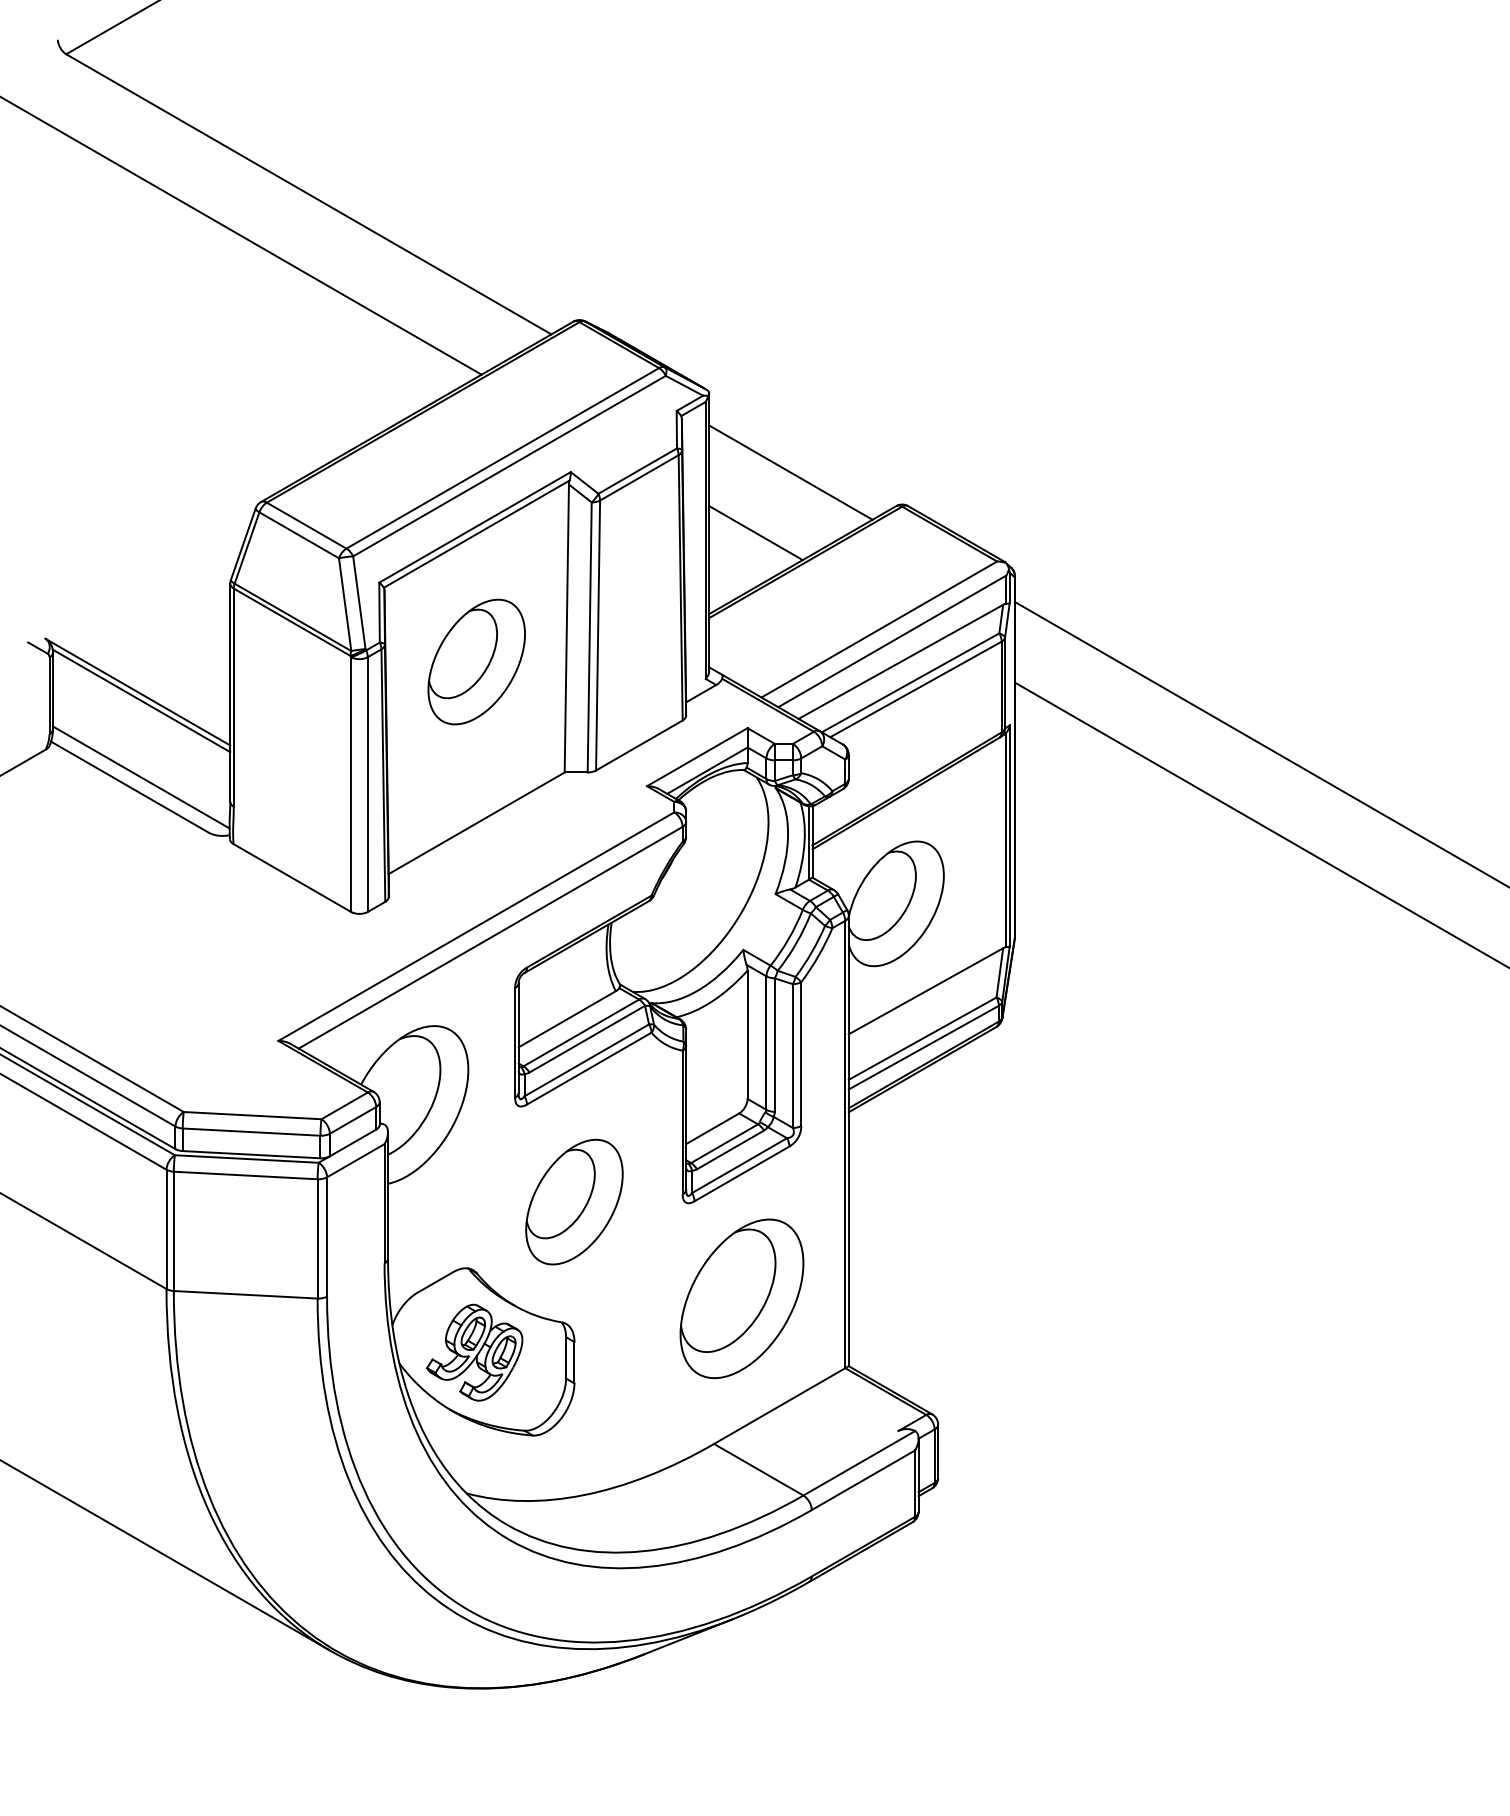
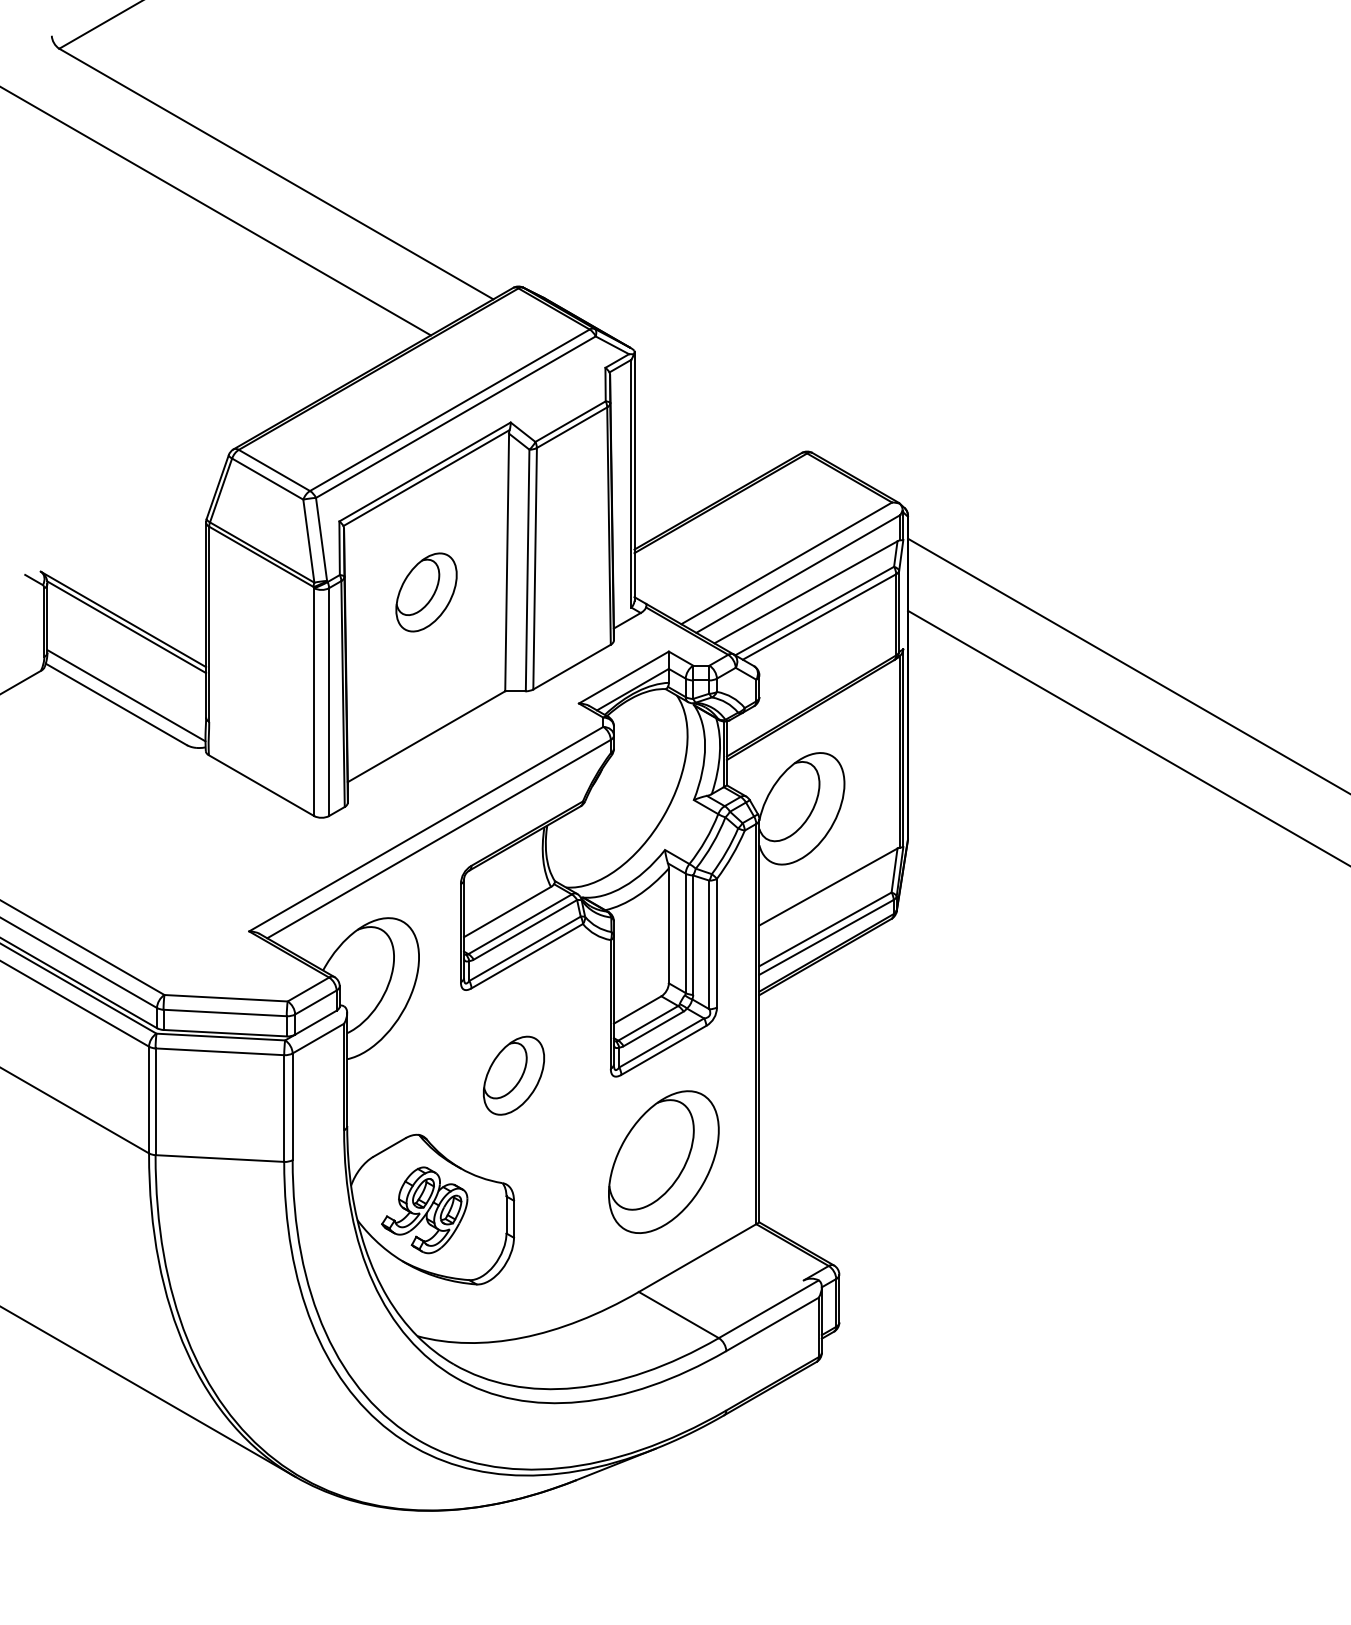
line: (790, 472) -> (707, 422), removed
line: (756, 532) -> (676, 476), removed
part: (476, 662) -> (426, 592), size x0.7
part: (573, 1201) -> (513, 1075), size x0.7

